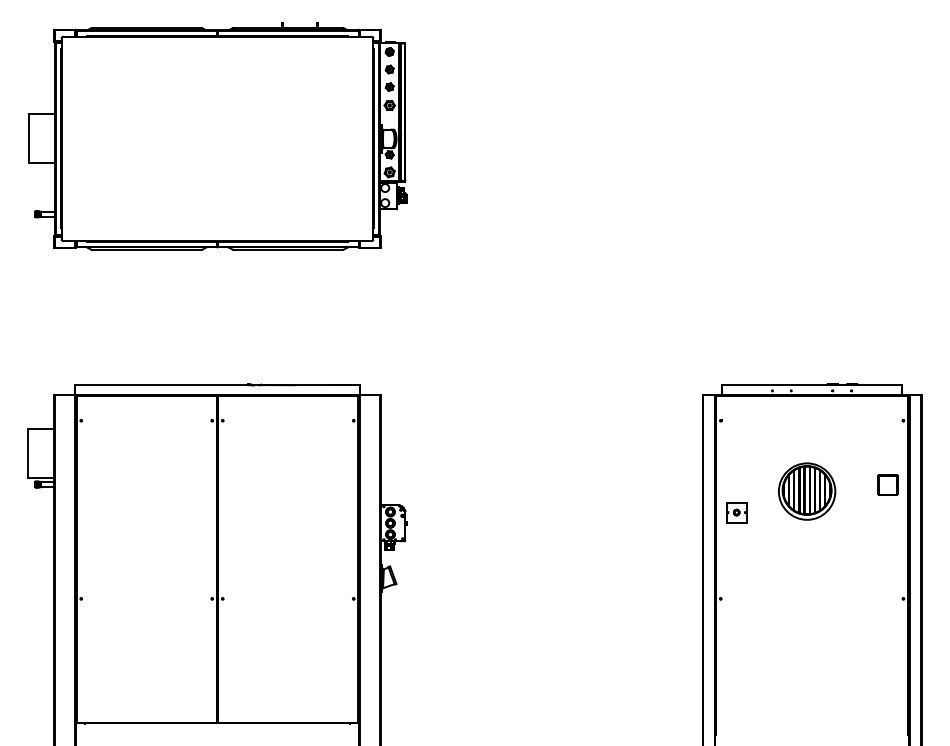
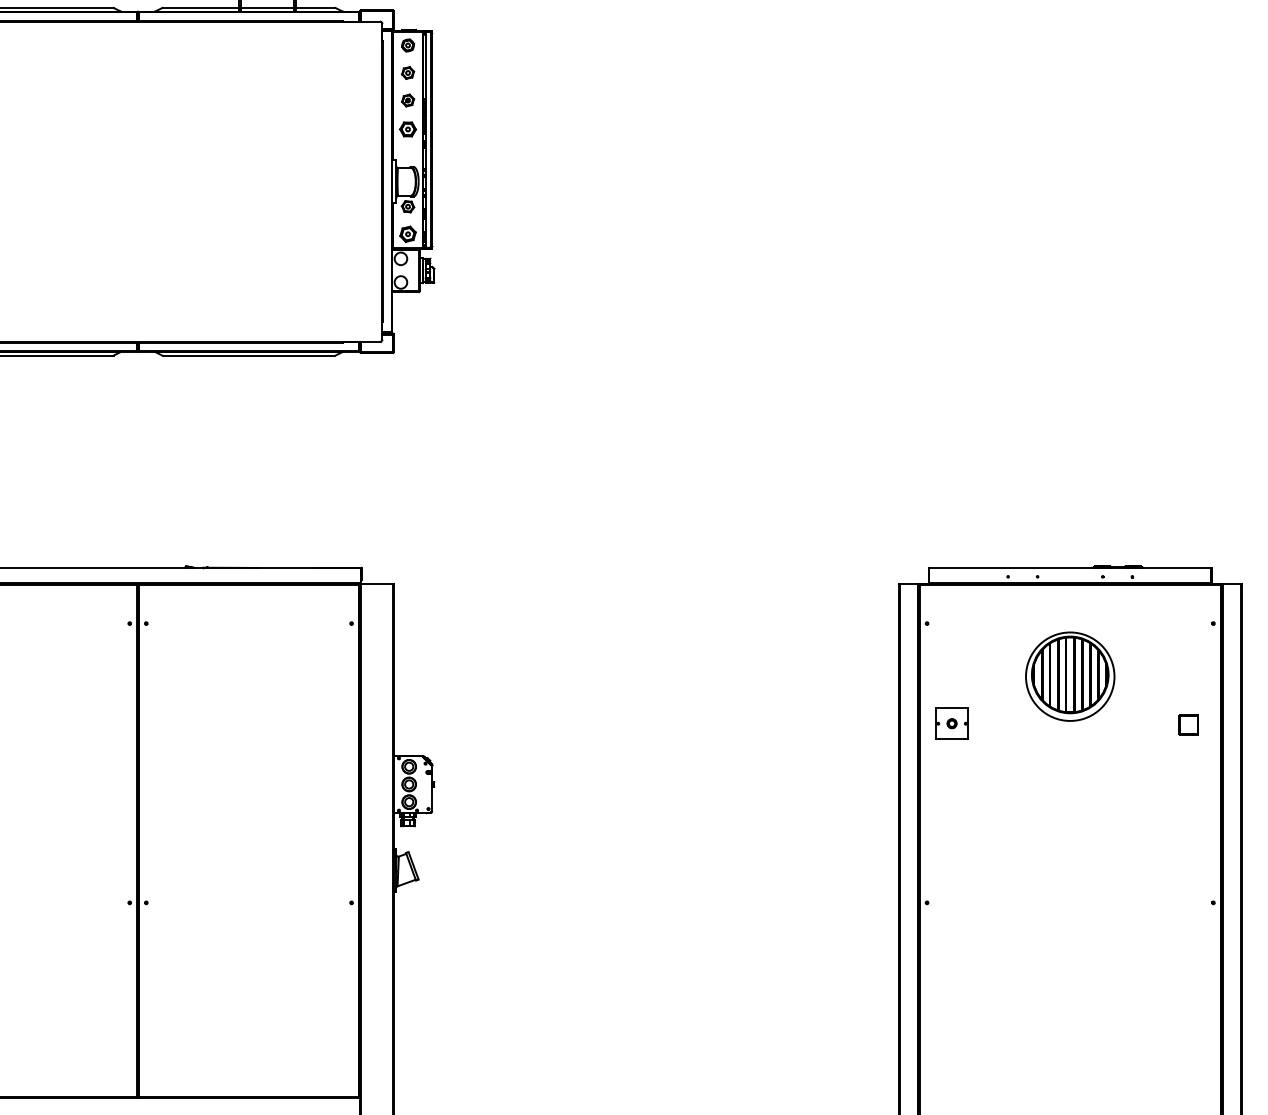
part: (887, 485) -> (1188, 725), size x0.62
part: (807, 491) -> (1070, 676), moved
part: (736, 512) -> (951, 723), moved

